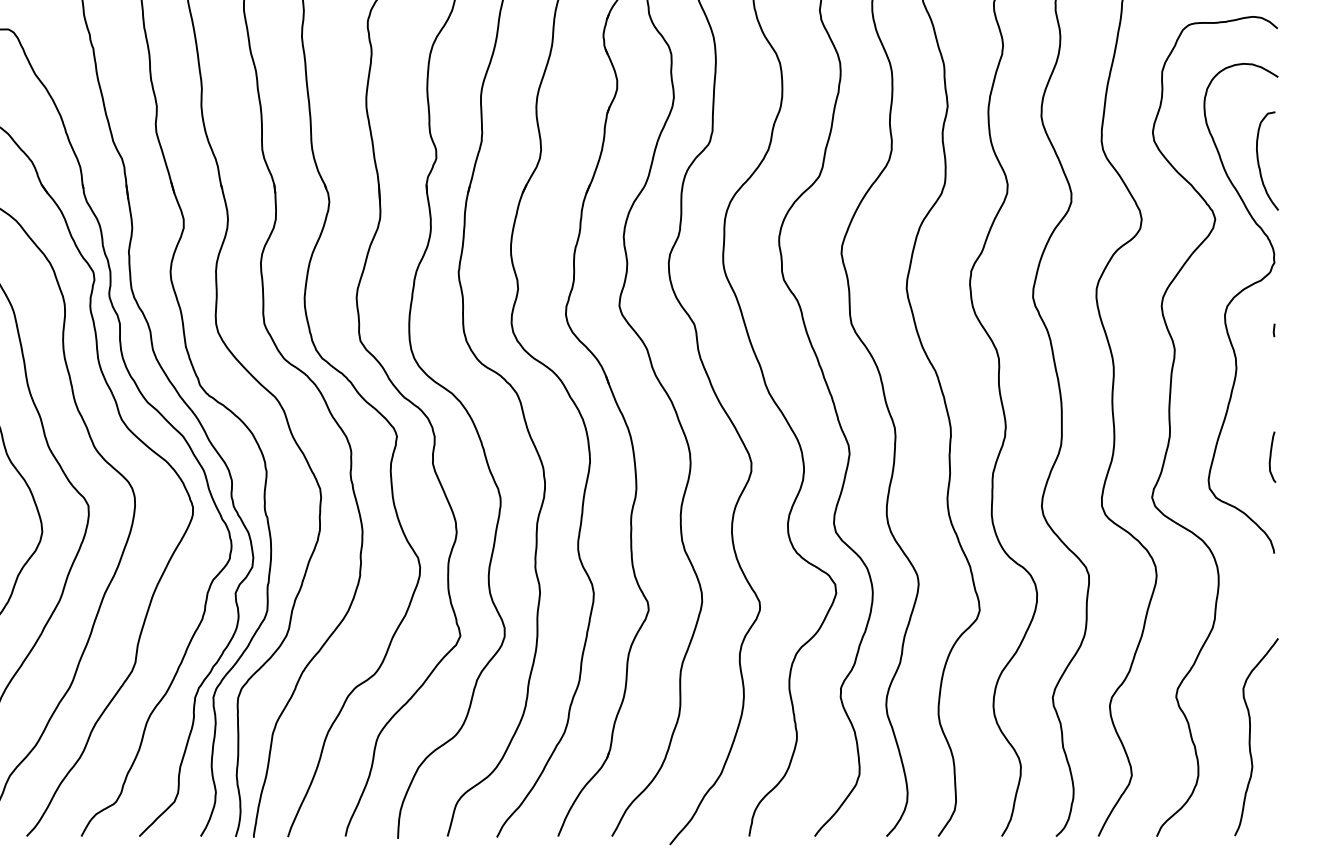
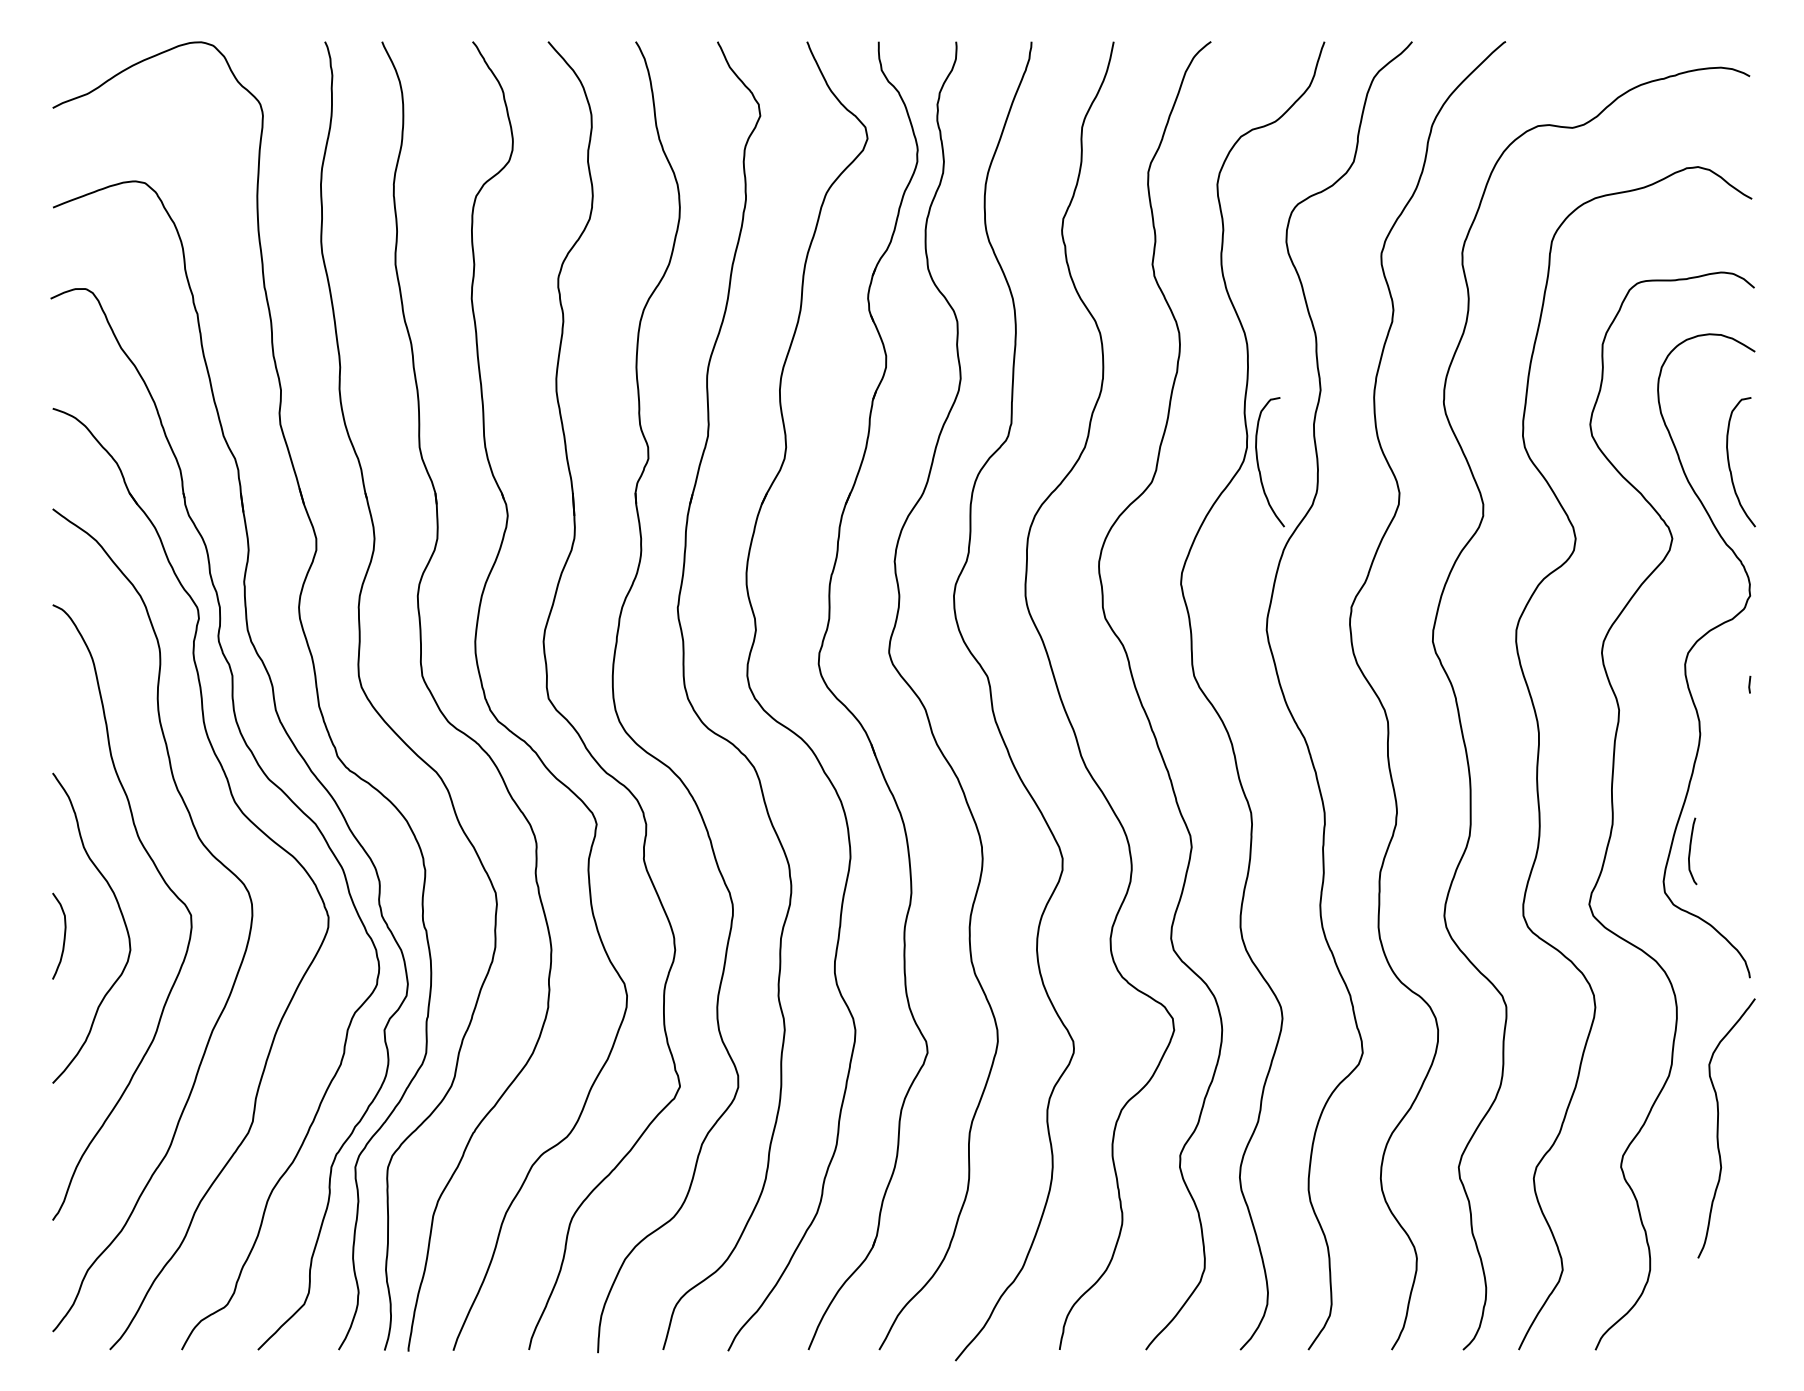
curve: (901, 164) -> (1259, 466), added
curve: (1270, 457) -> (1690, 851), moved
curve: (1250, 737) -> (1718, 1128), moved

